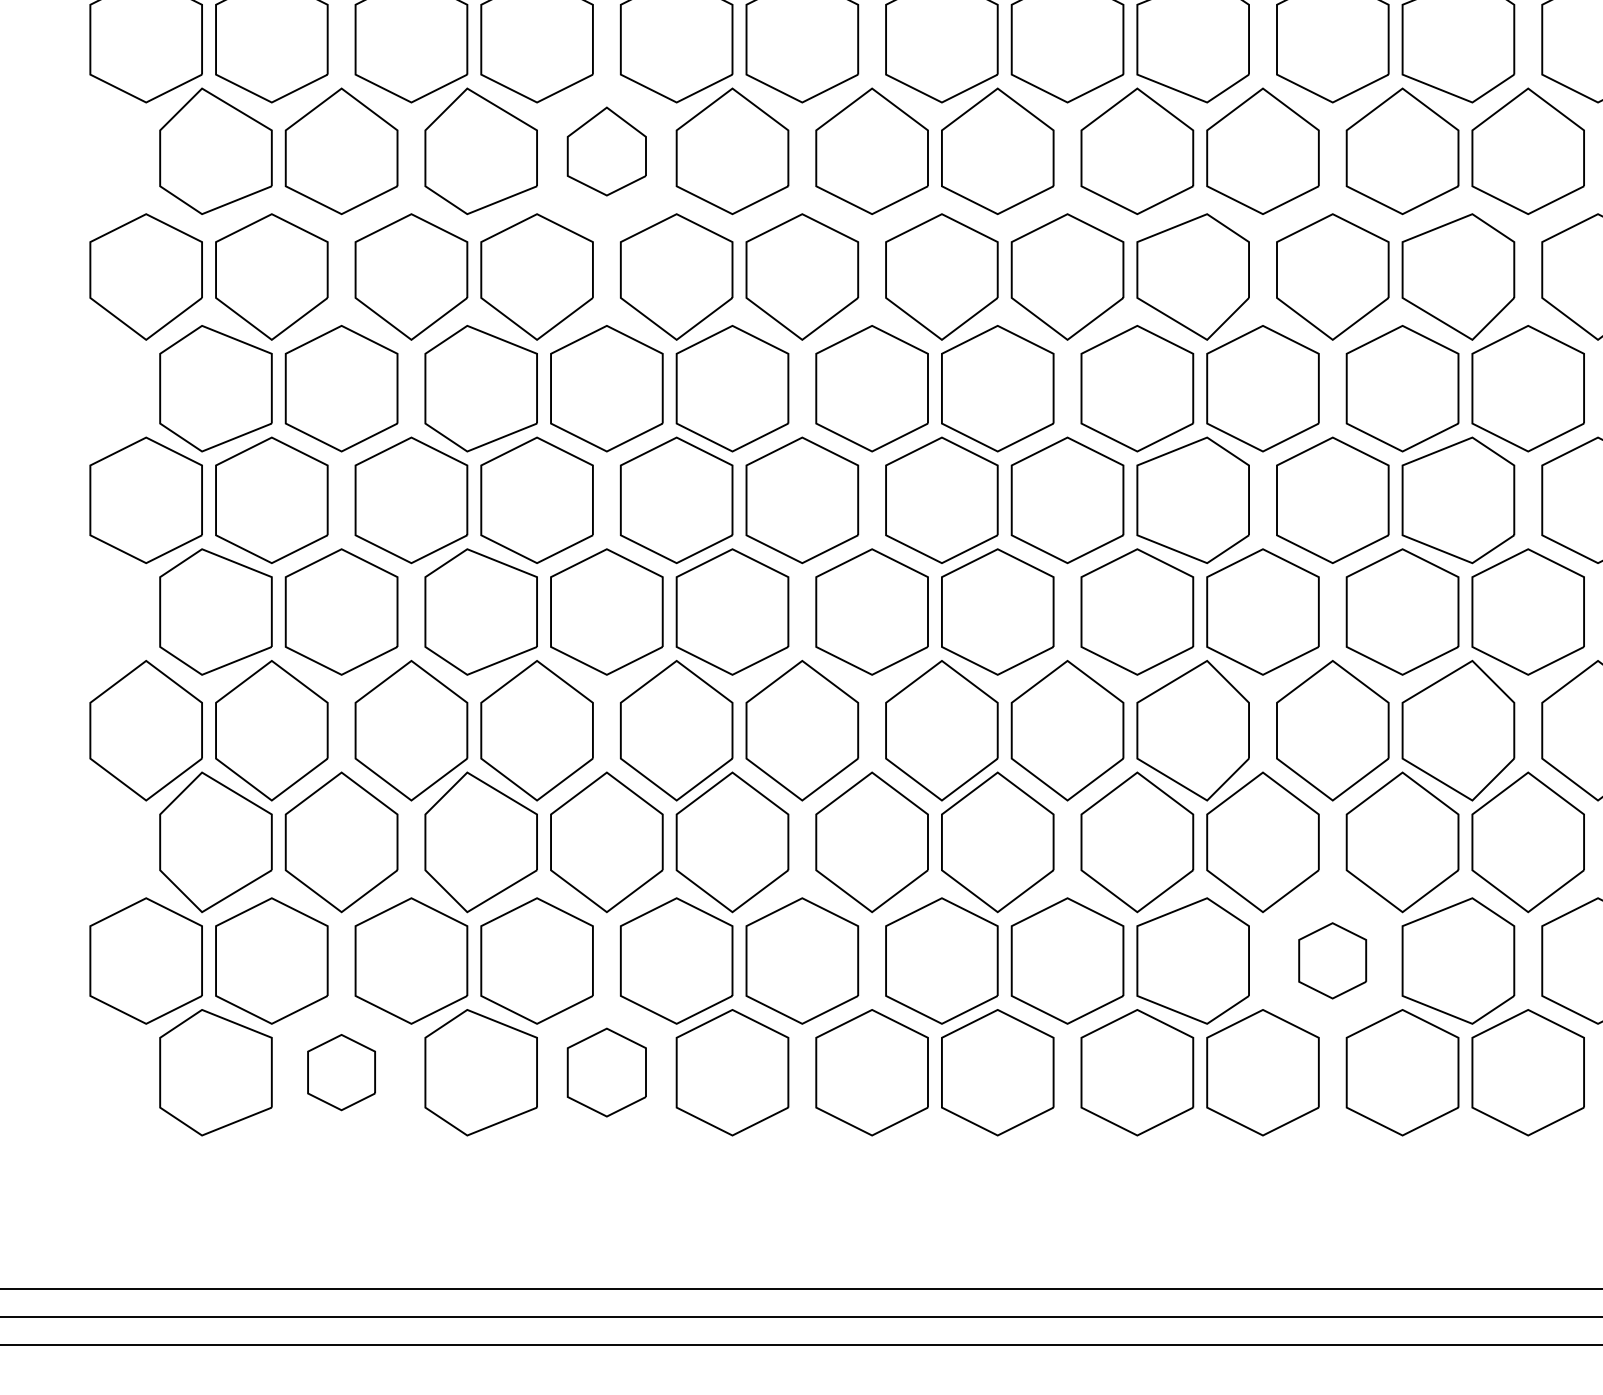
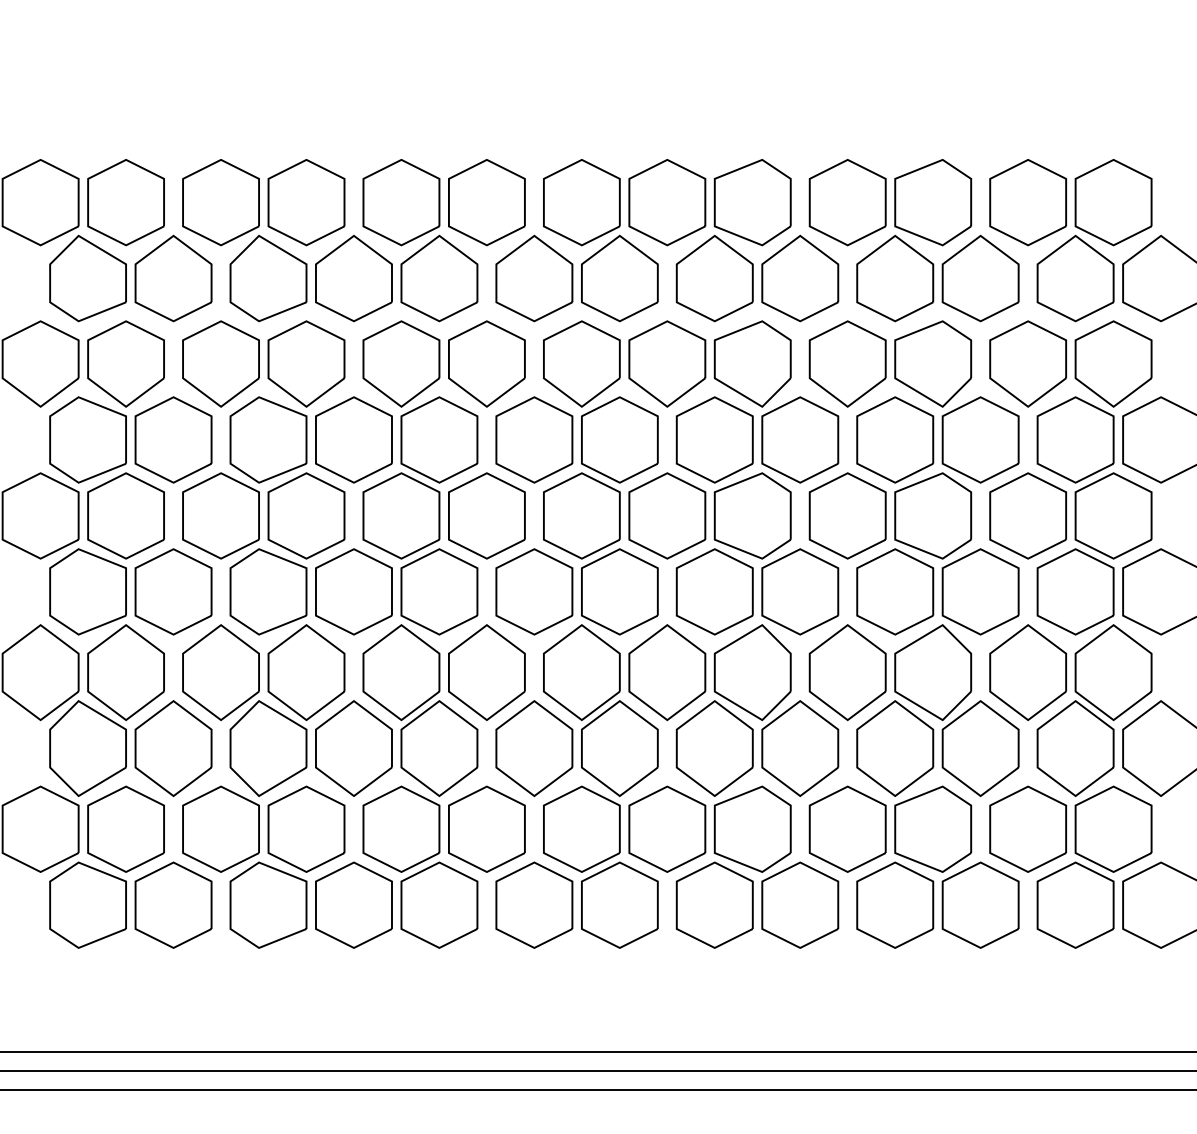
part: (606, 151) -> (353, 278), size x1.43
part: (1332, 959) -> (847, 828), size x1.67
part: (341, 1071) -> (173, 904), size x1.67
part: (606, 1071) -> (353, 904), size x1.43

